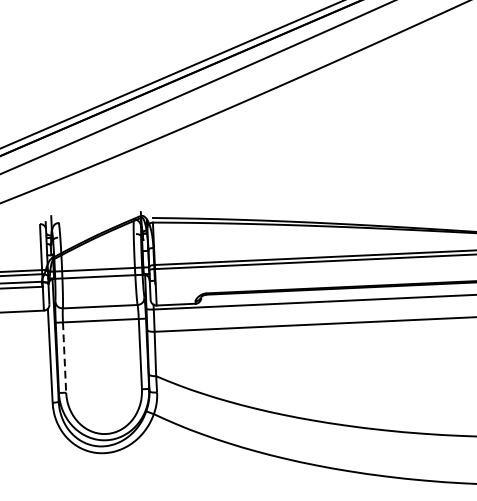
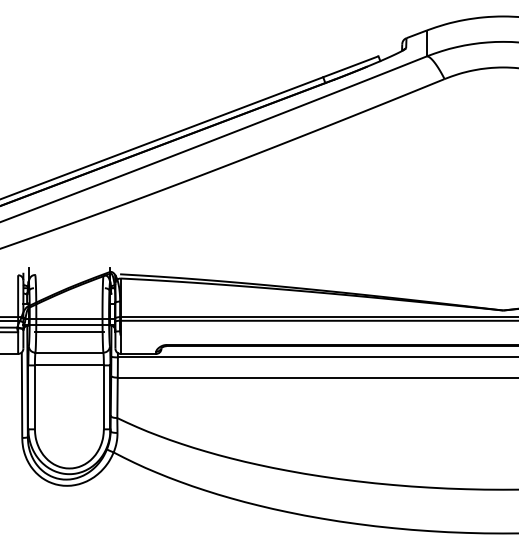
line: (99, 284) -> (69, 332), added
line: (64, 357) -> (34, 397), dashed -> solid

